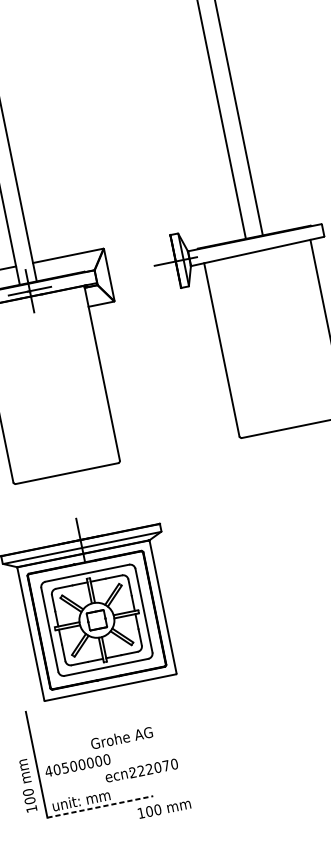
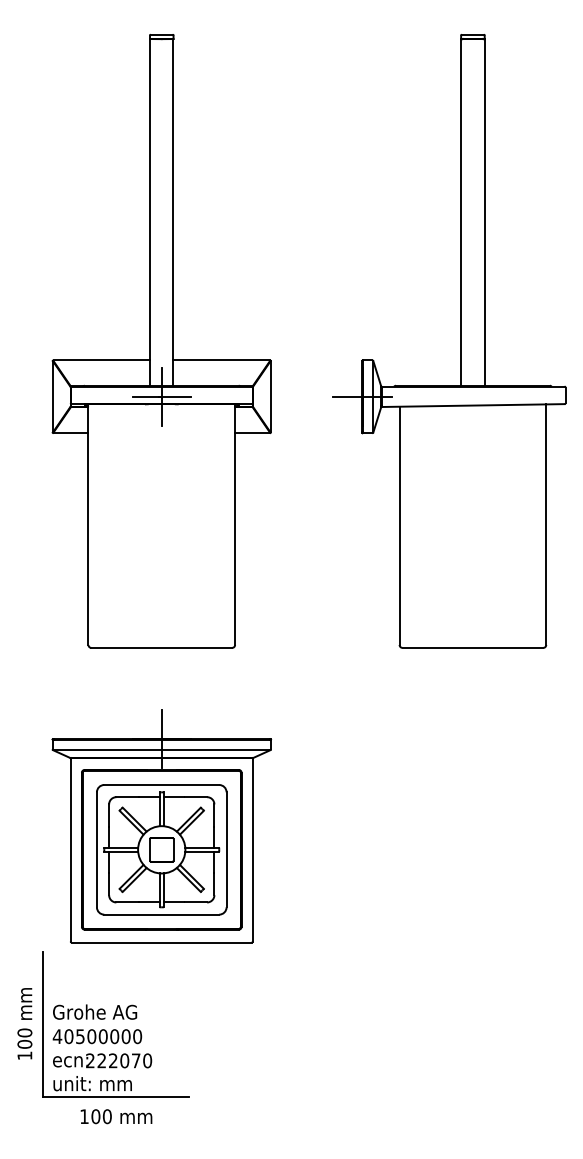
text: (122, 737) -> (95, 1011), moved
text: (141, 770) -> (102, 1060), moved
text: (26, 785) -> (24, 1023), moved
line: (100, 806) -> (116, 1097), dashed -> solid
text: (164, 808) -> (116, 1116), moved

